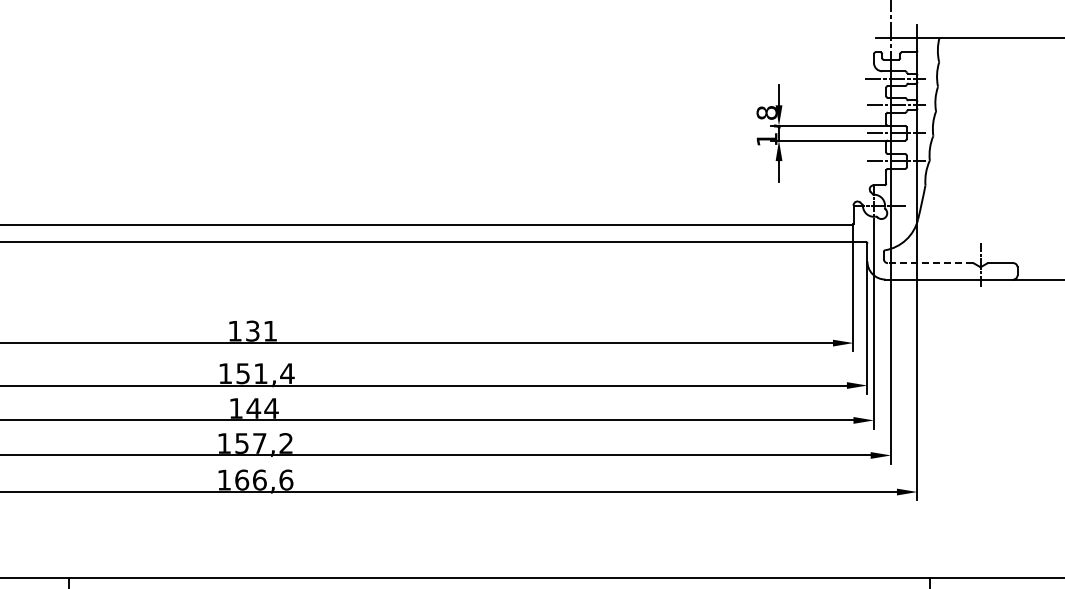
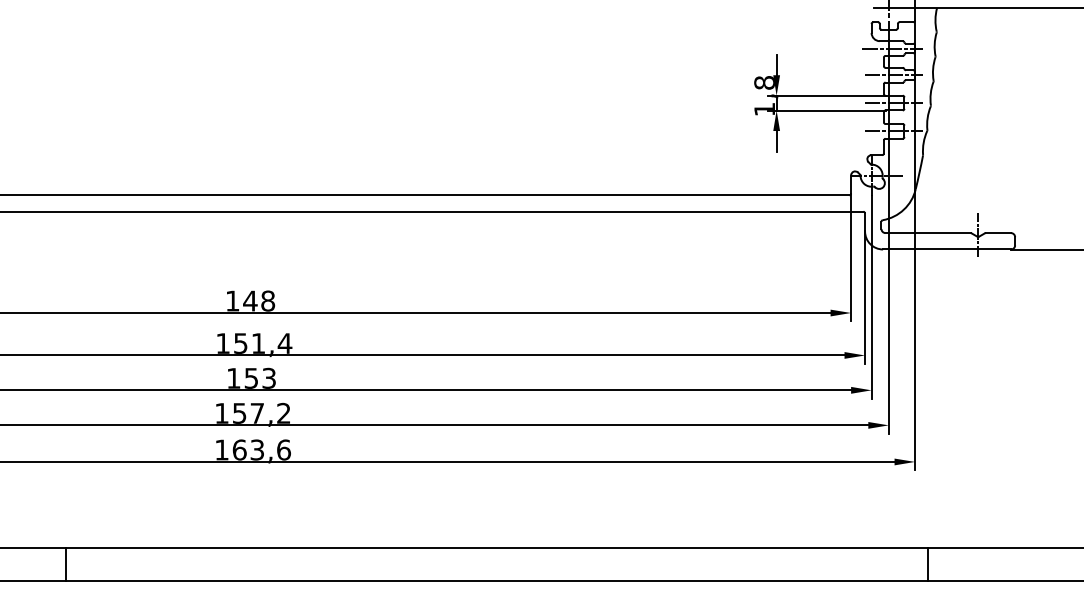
line: (930, 263) -> (928, 233), dashed -> solid
text: (261, 330) -> (259, 300), 131 -> 148
text: (262, 407) -> (260, 377), 144 -> 153
text: (259, 479) -> (257, 449), 166,6 -> 163,6

